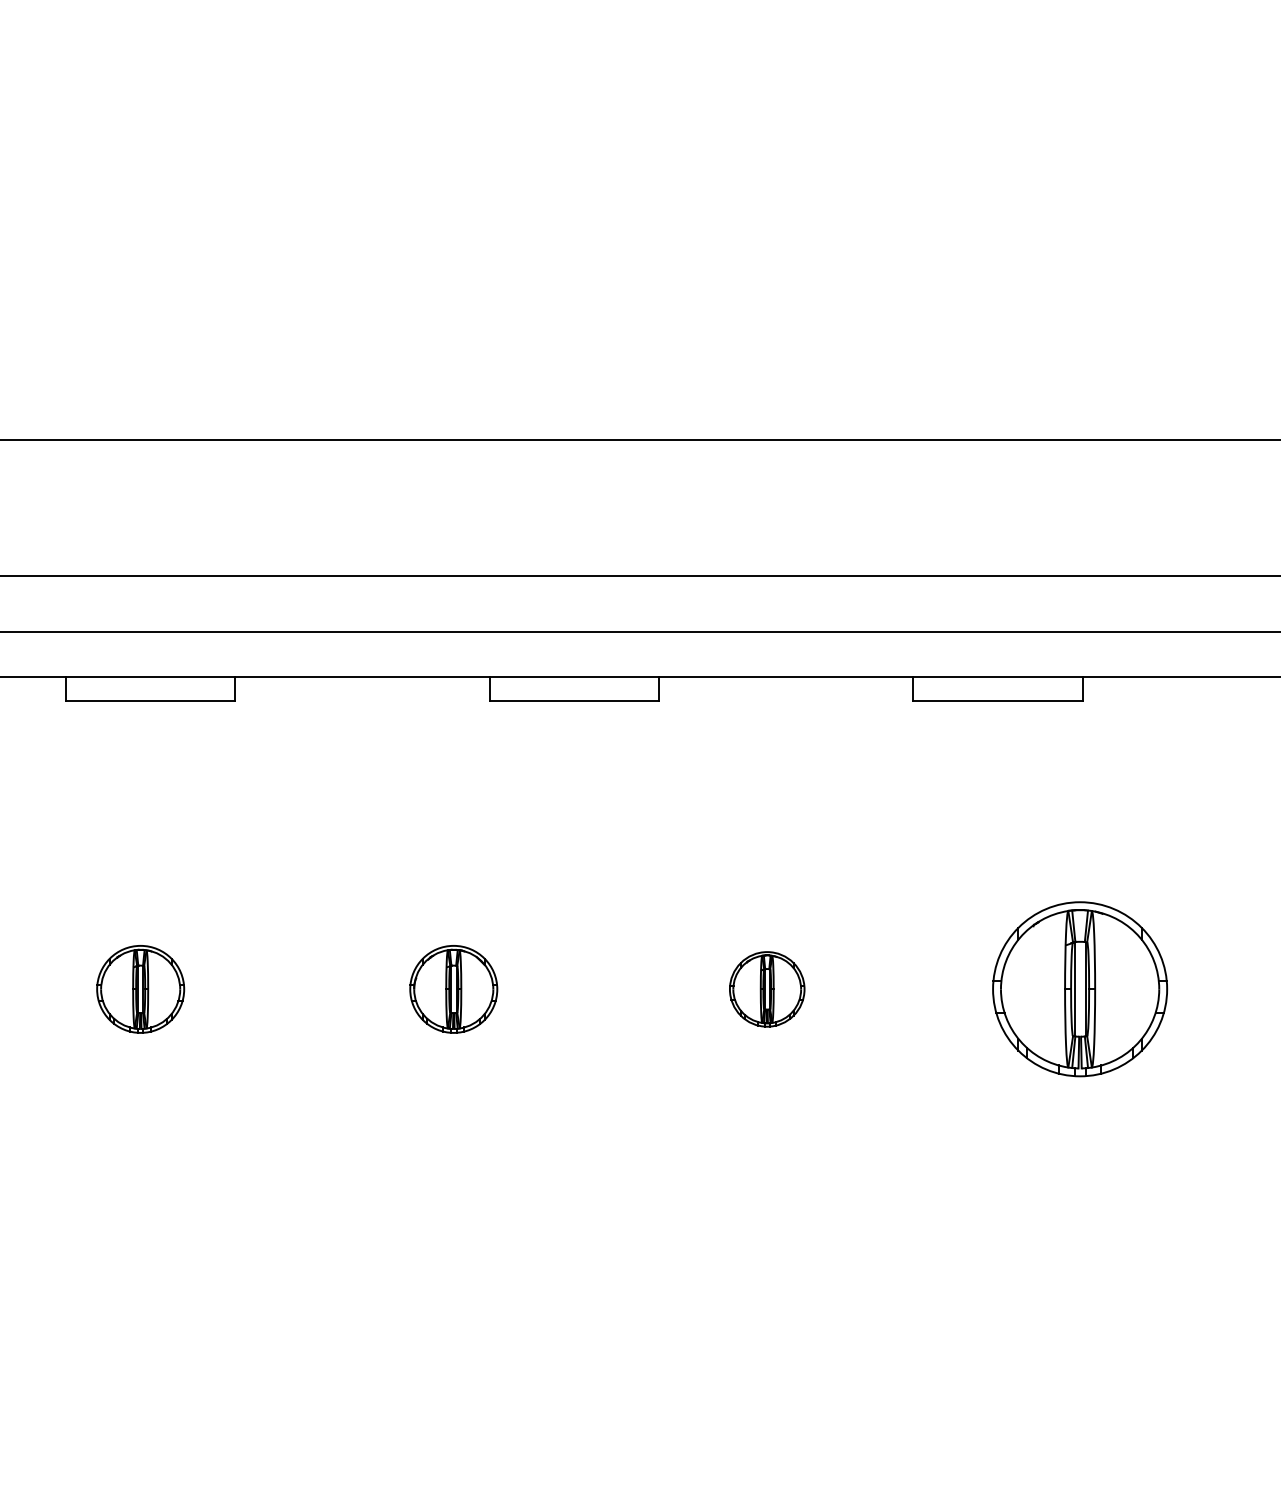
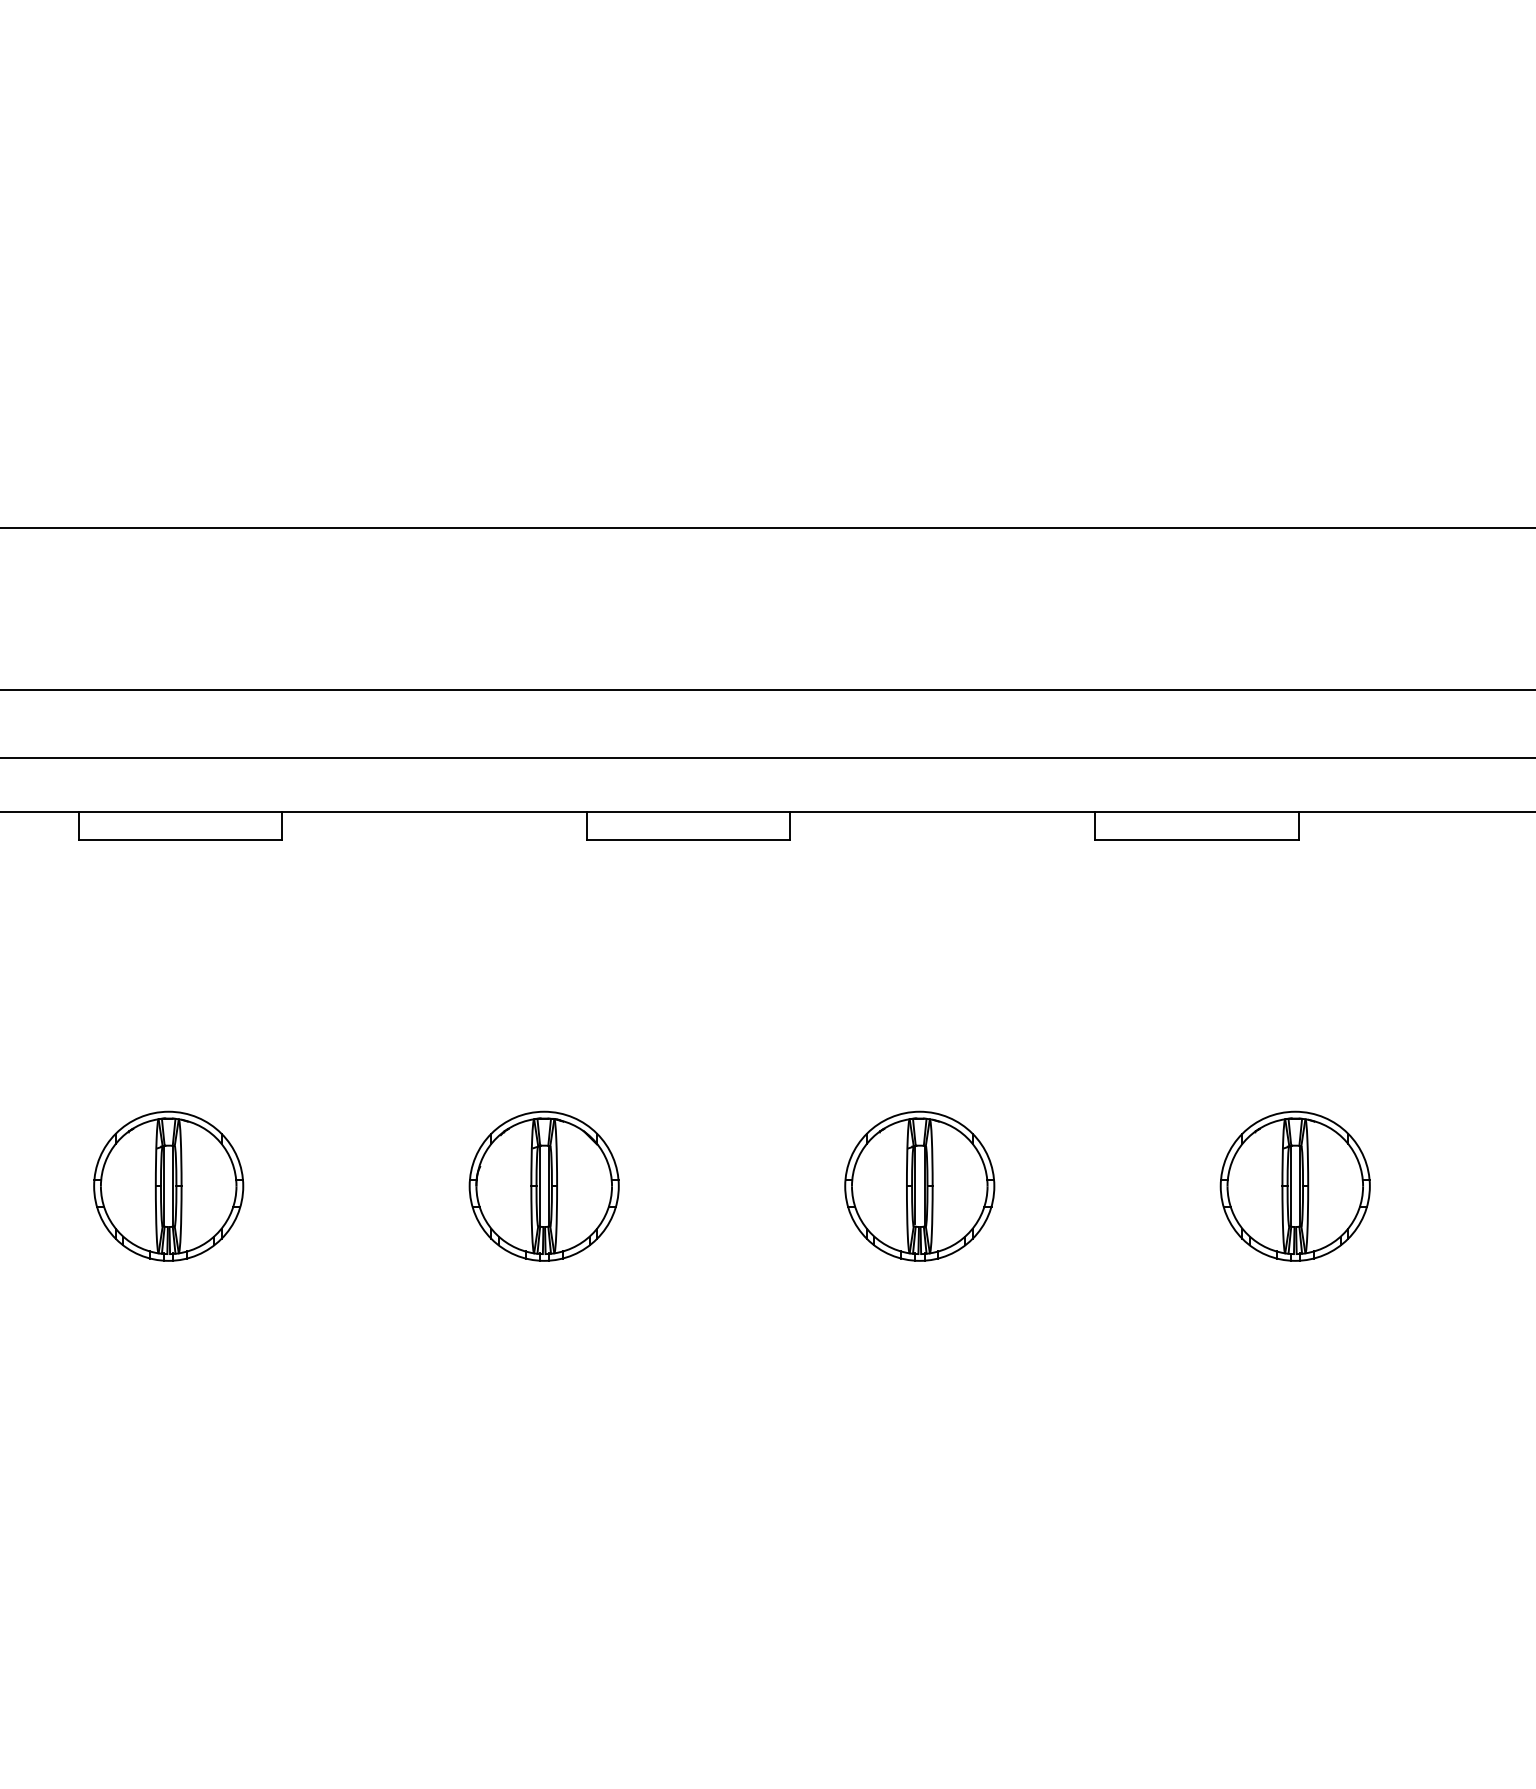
part: (140, 989) -> (168, 1186), size x1.43
part: (453, 989) -> (543, 1186), size x1.43
part: (767, 989) -> (920, 1186), size x1.67
part: (1080, 989) -> (1295, 1186), size x0.71

